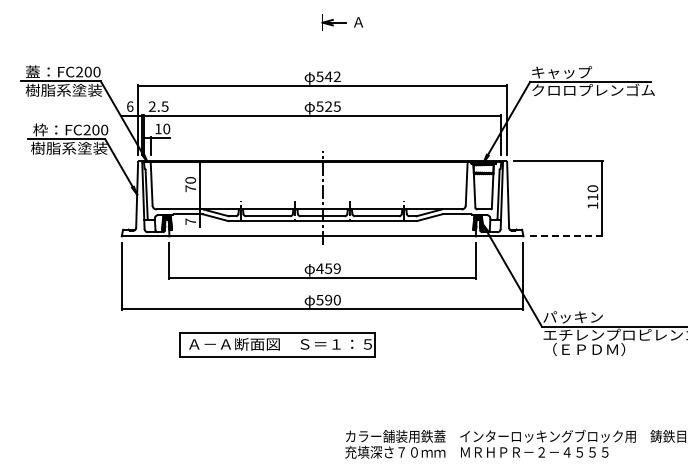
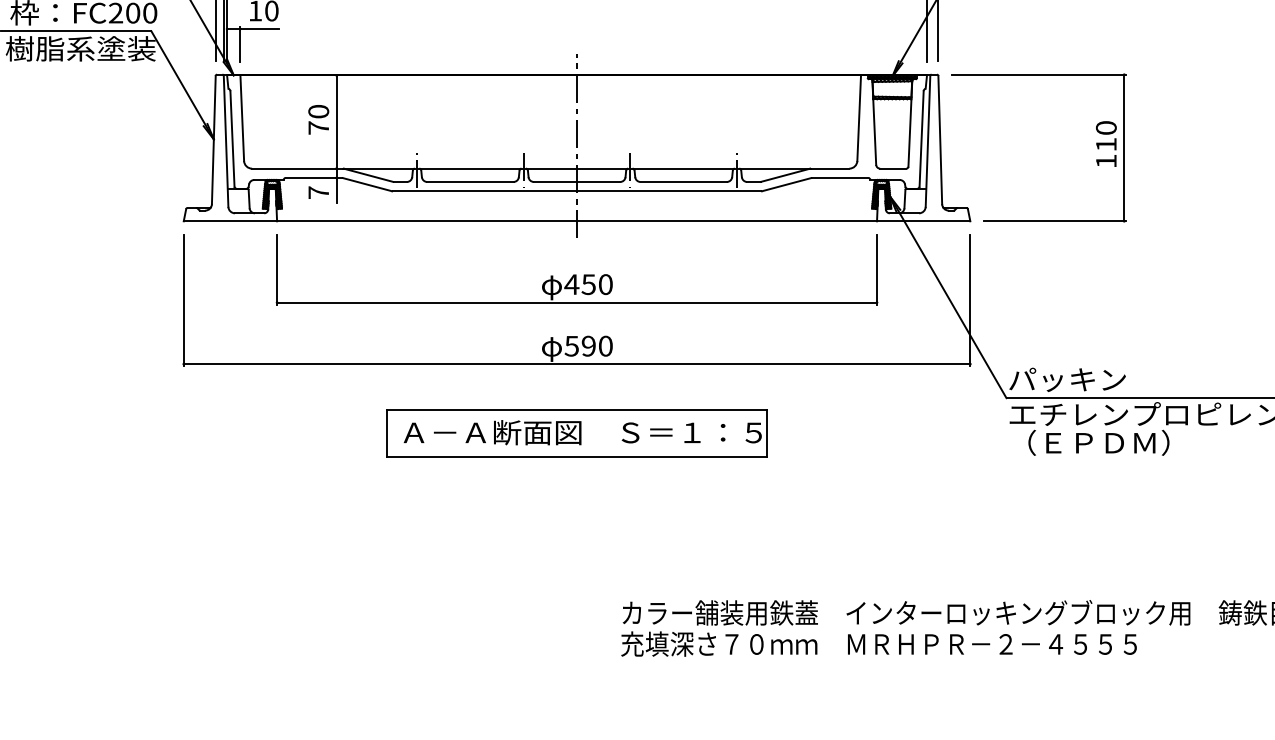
line: (566, 236) -> (1054, 221), dashed -> solid
text: (336, 268) -> (604, 284), 459 -> 450
part: (277, 344) -> (576, 433), moved

